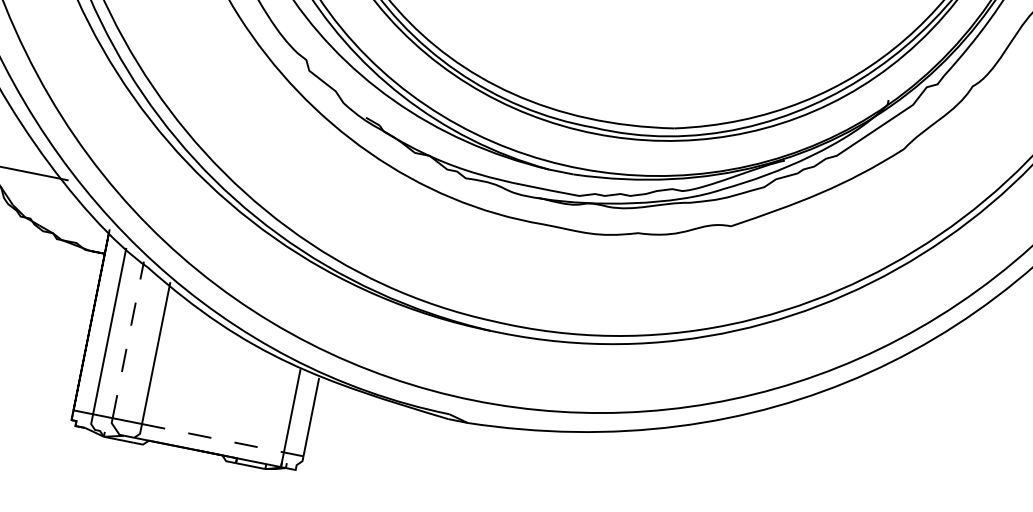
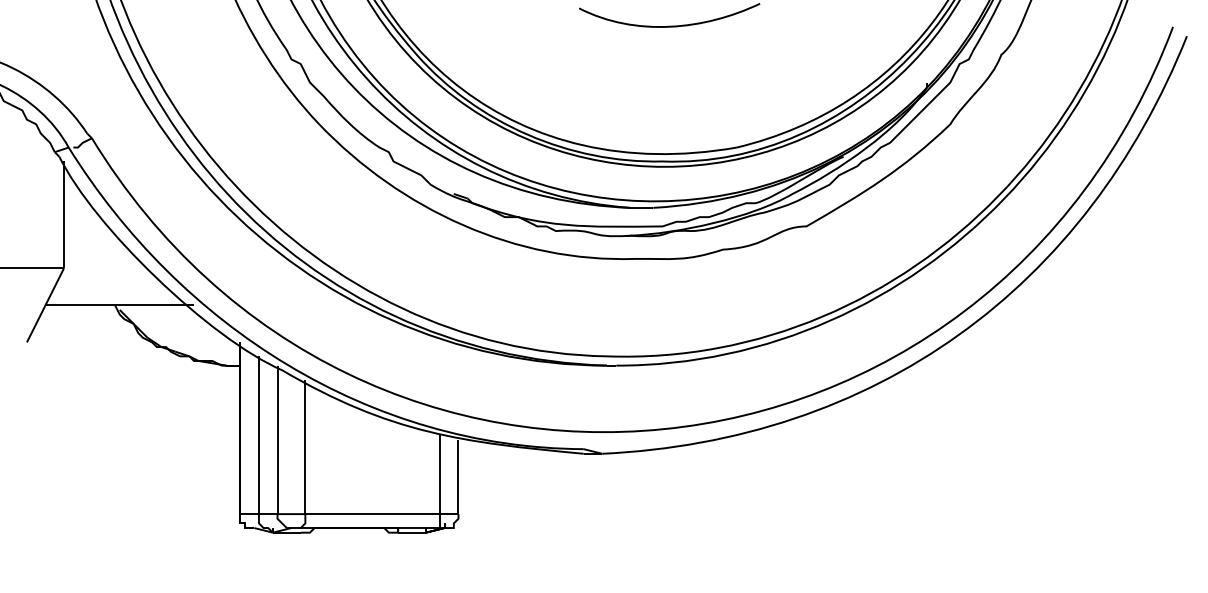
line: (128, 339) -> (277, 439), dashed -> solid
line: (213, 438) -> (373, 514), dashed -> solid

